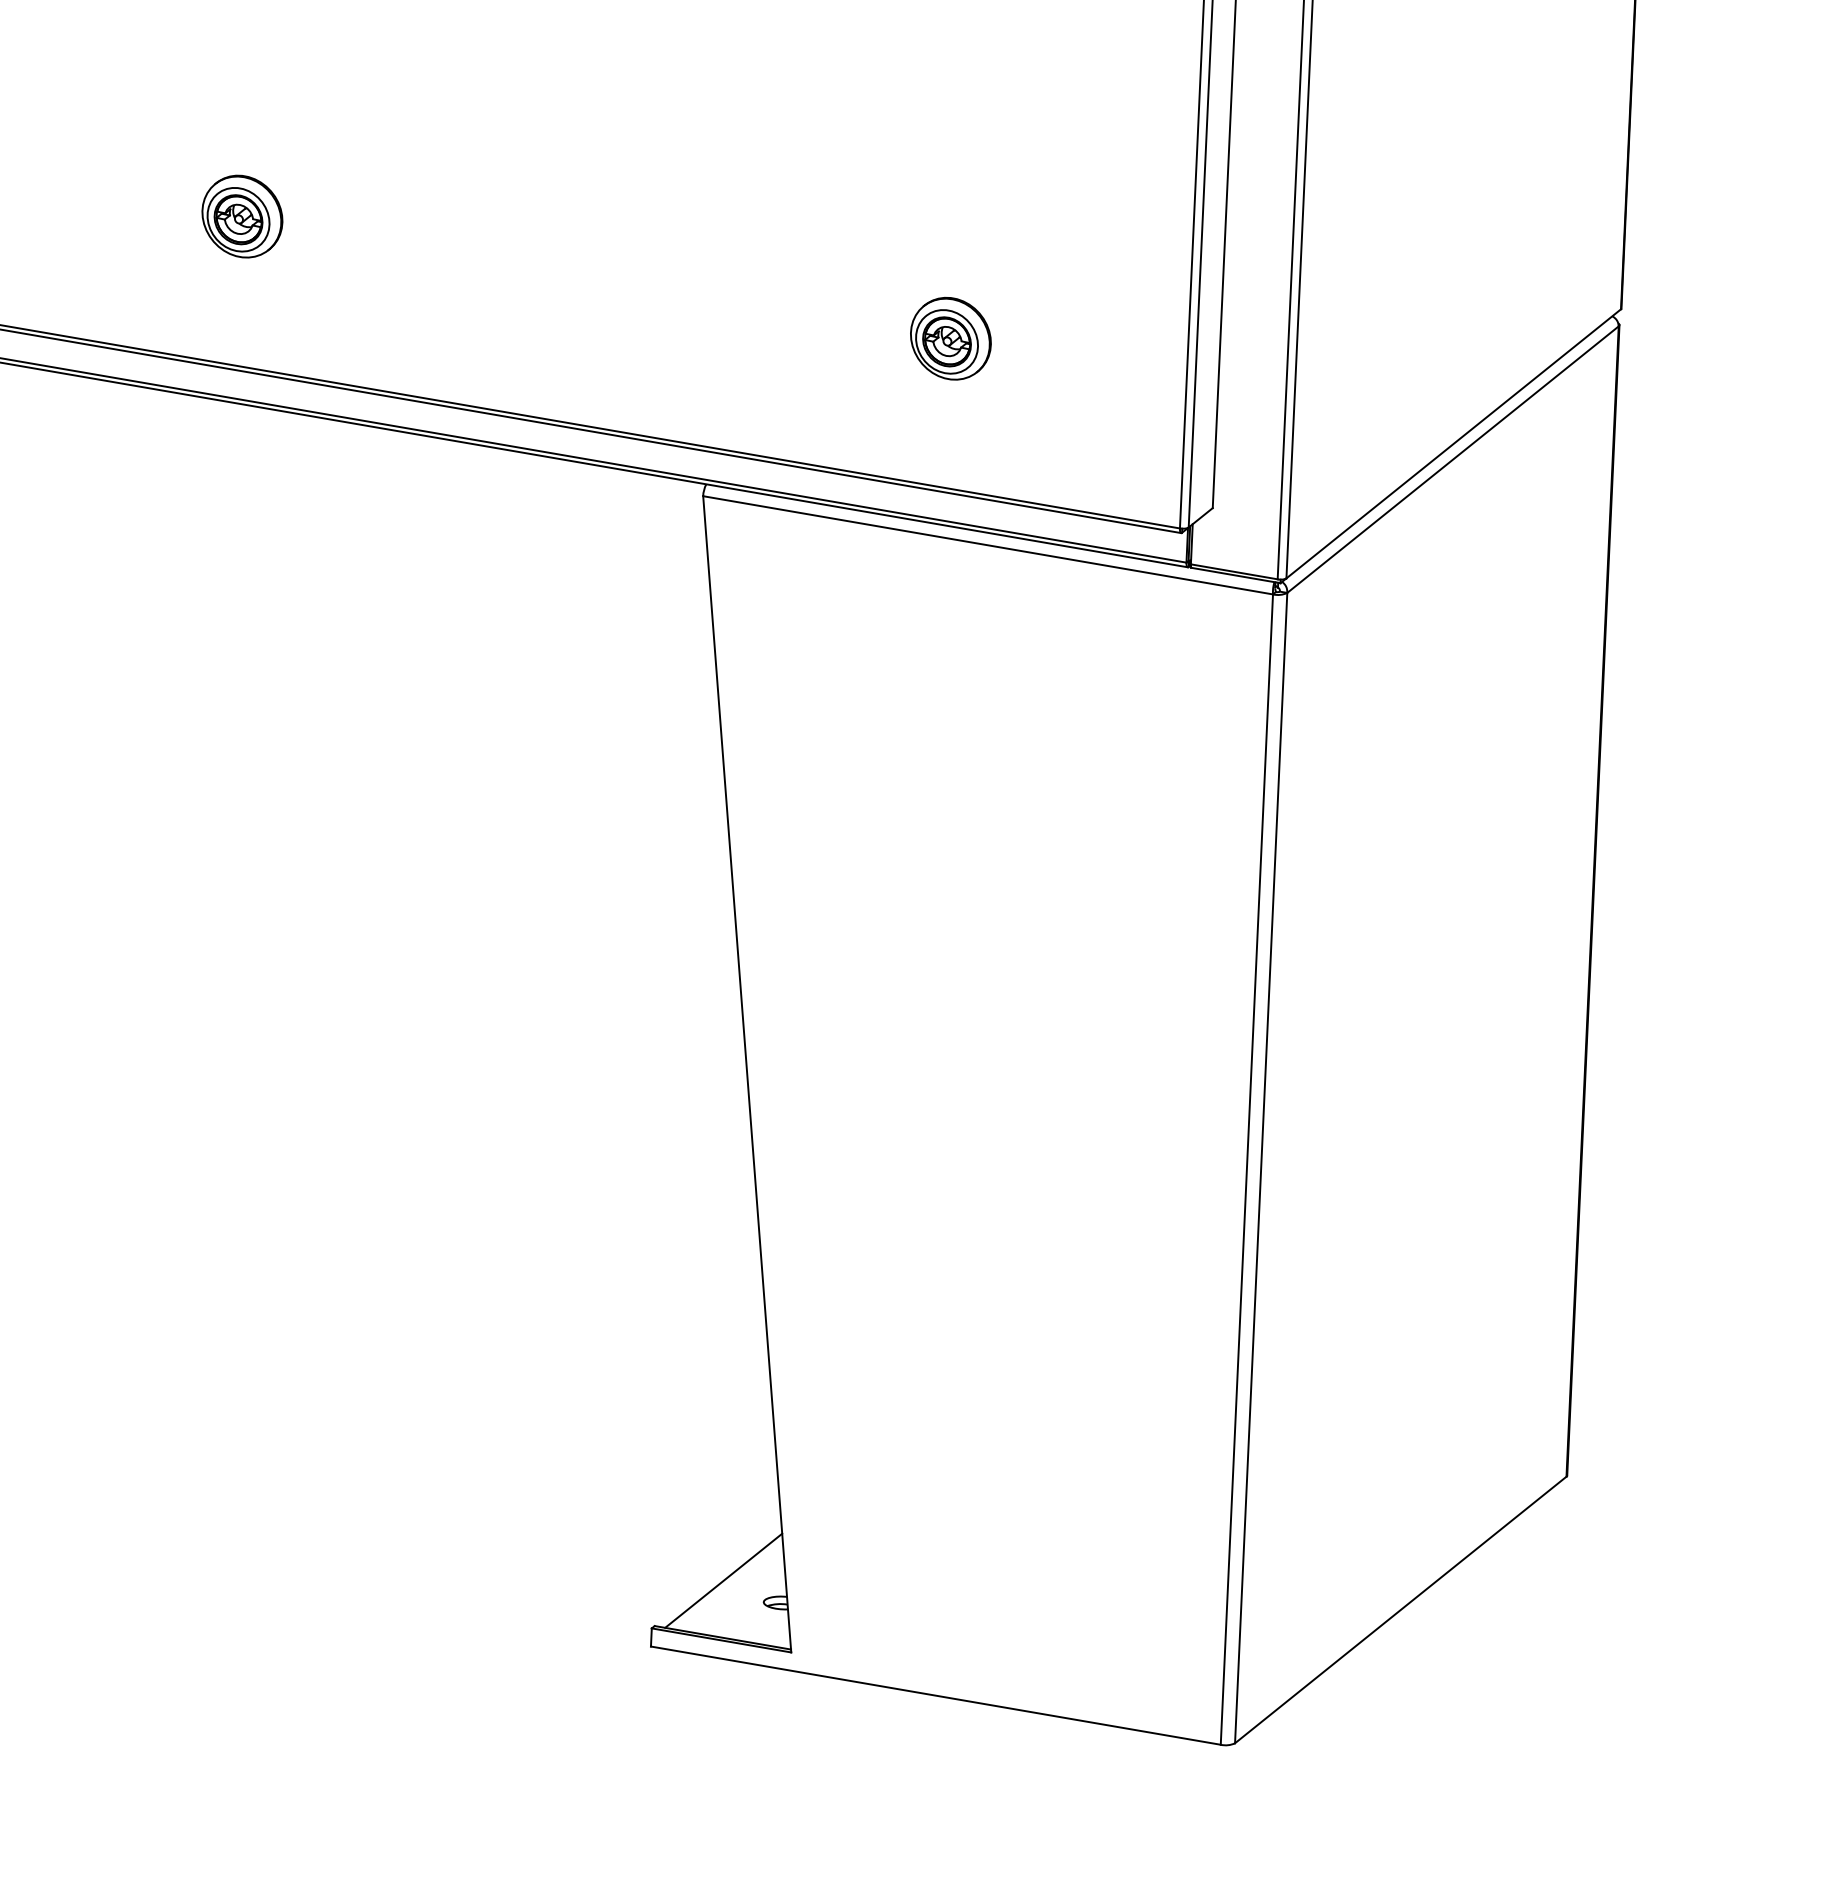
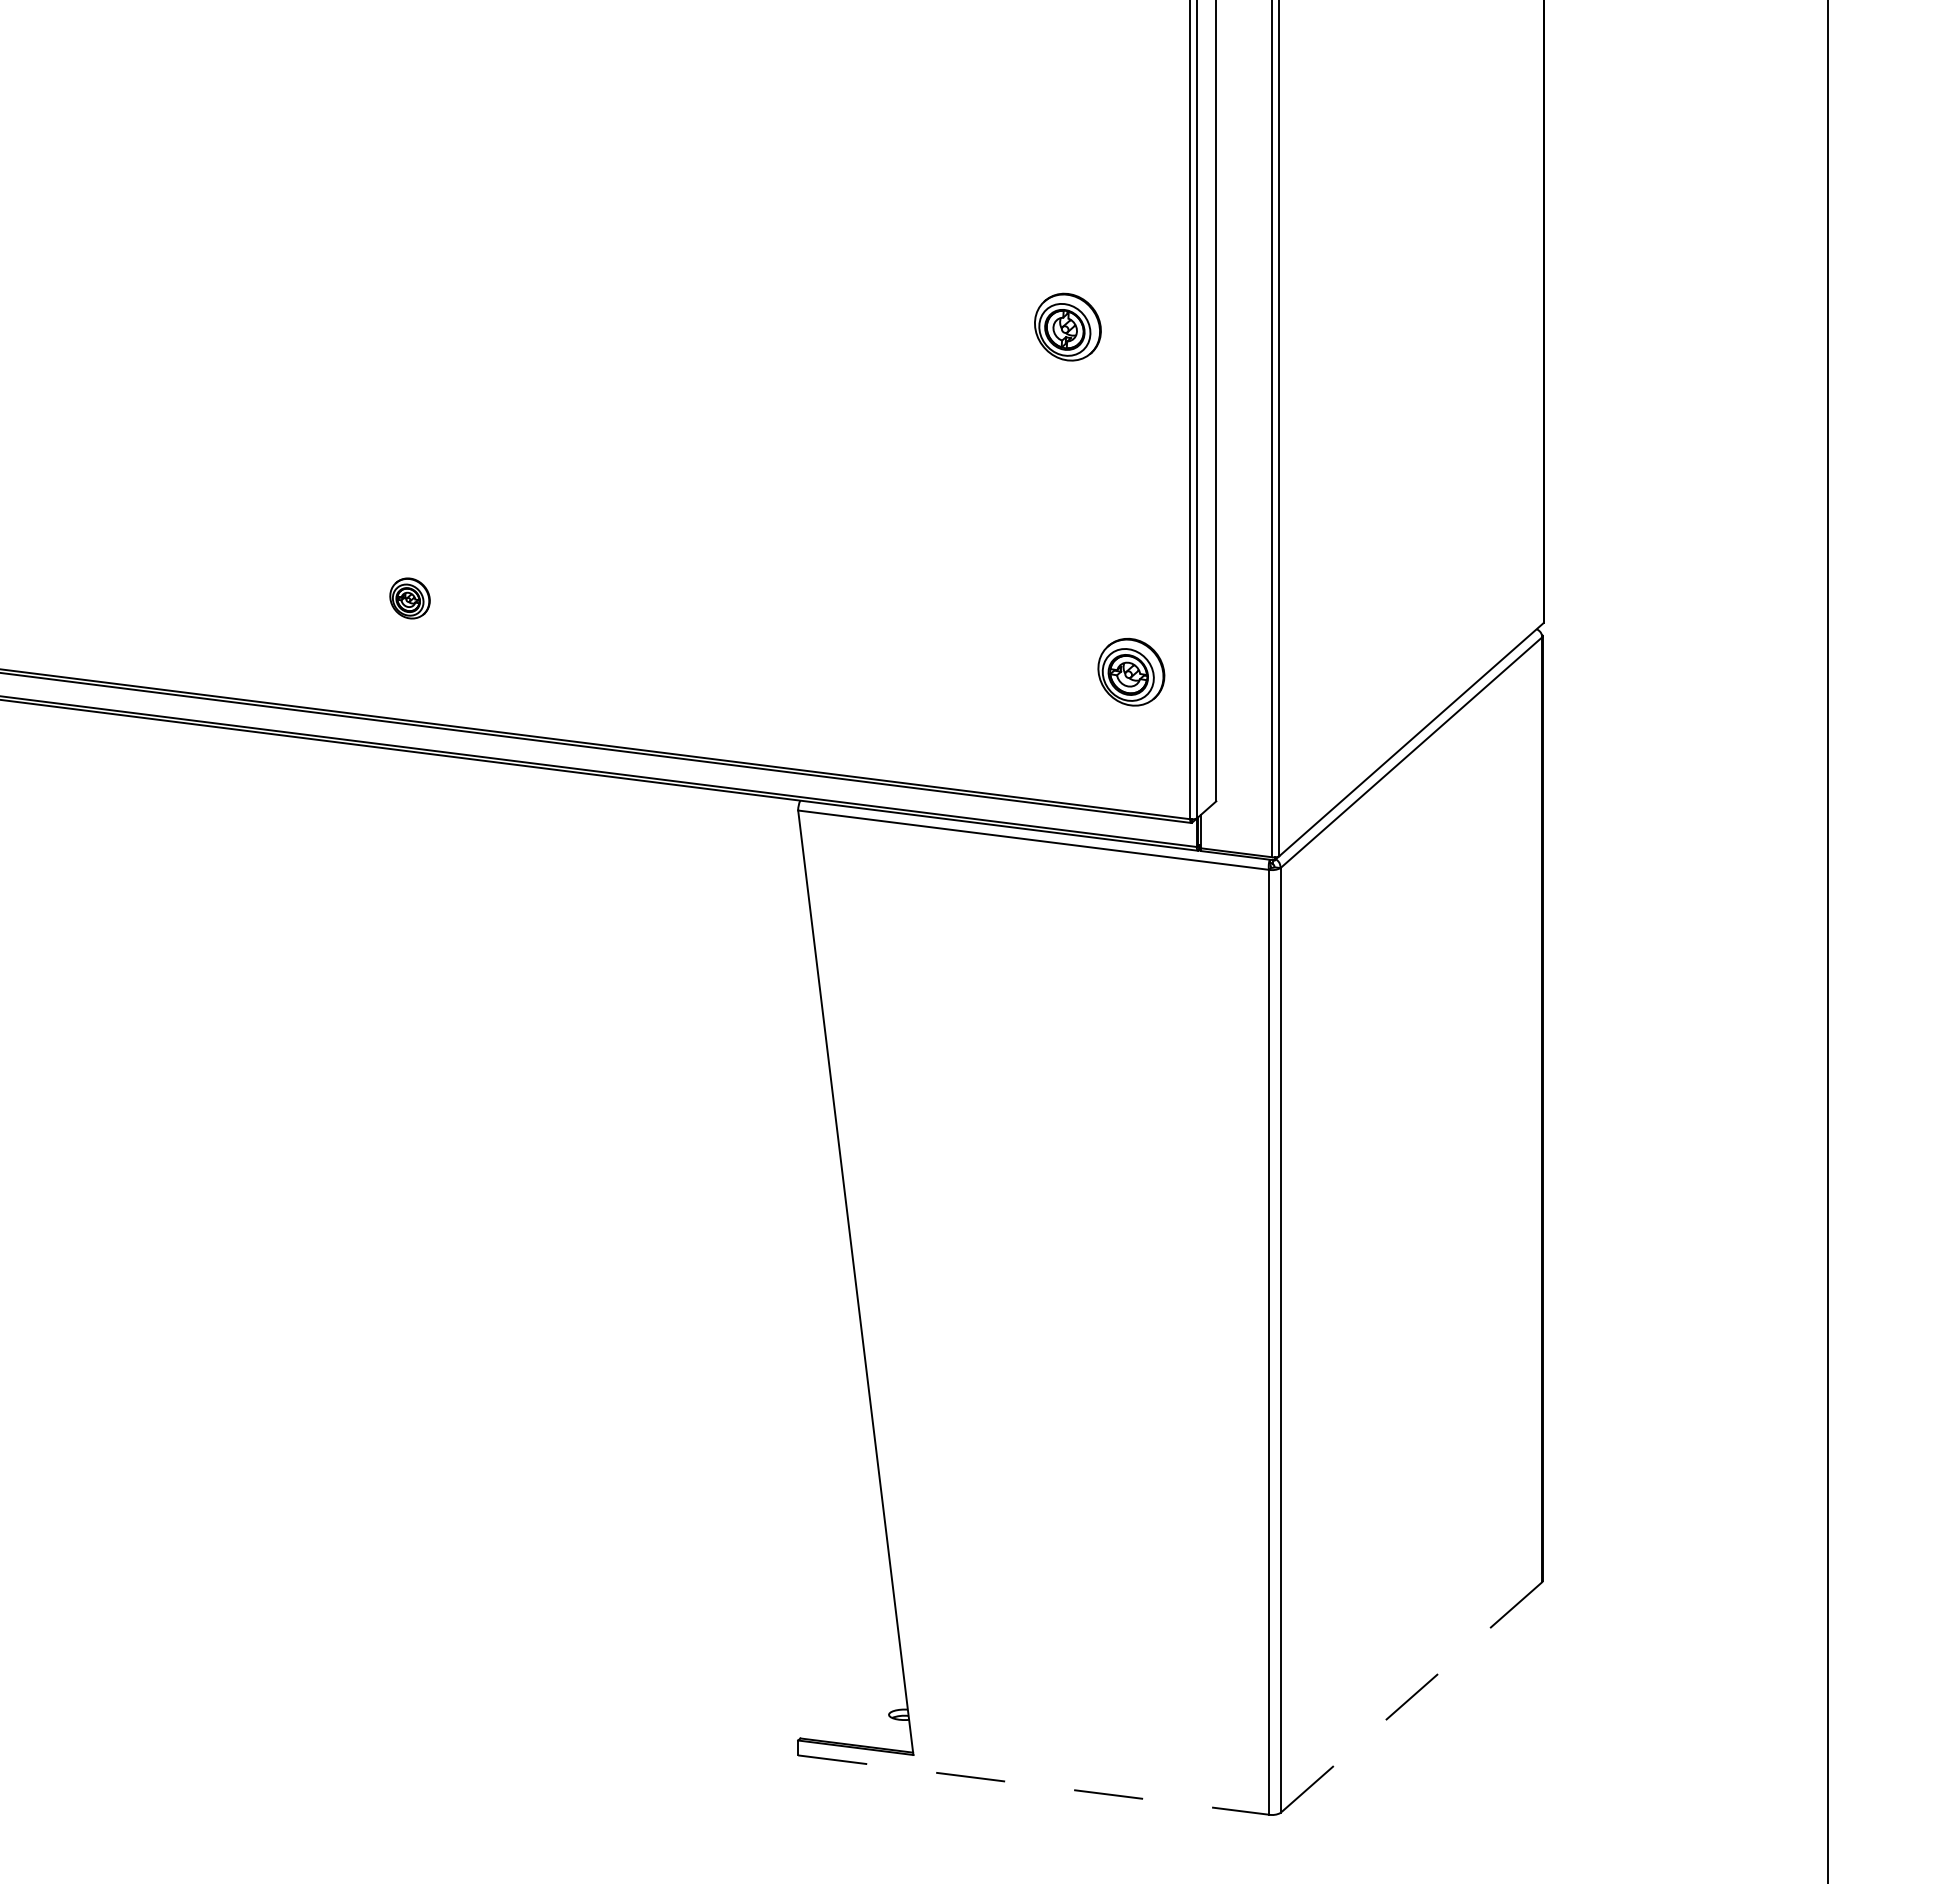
part: (241, 216) -> (409, 598), size x0.6
part: (951, 337) -> (1131, 671), moved
line: (723, 1580) -> (855, 1698), removed
line: (1400, 1609) -> (1411, 1697), solid -> dashed
line: (936, 1696) -> (1034, 1785), solid -> dashed

